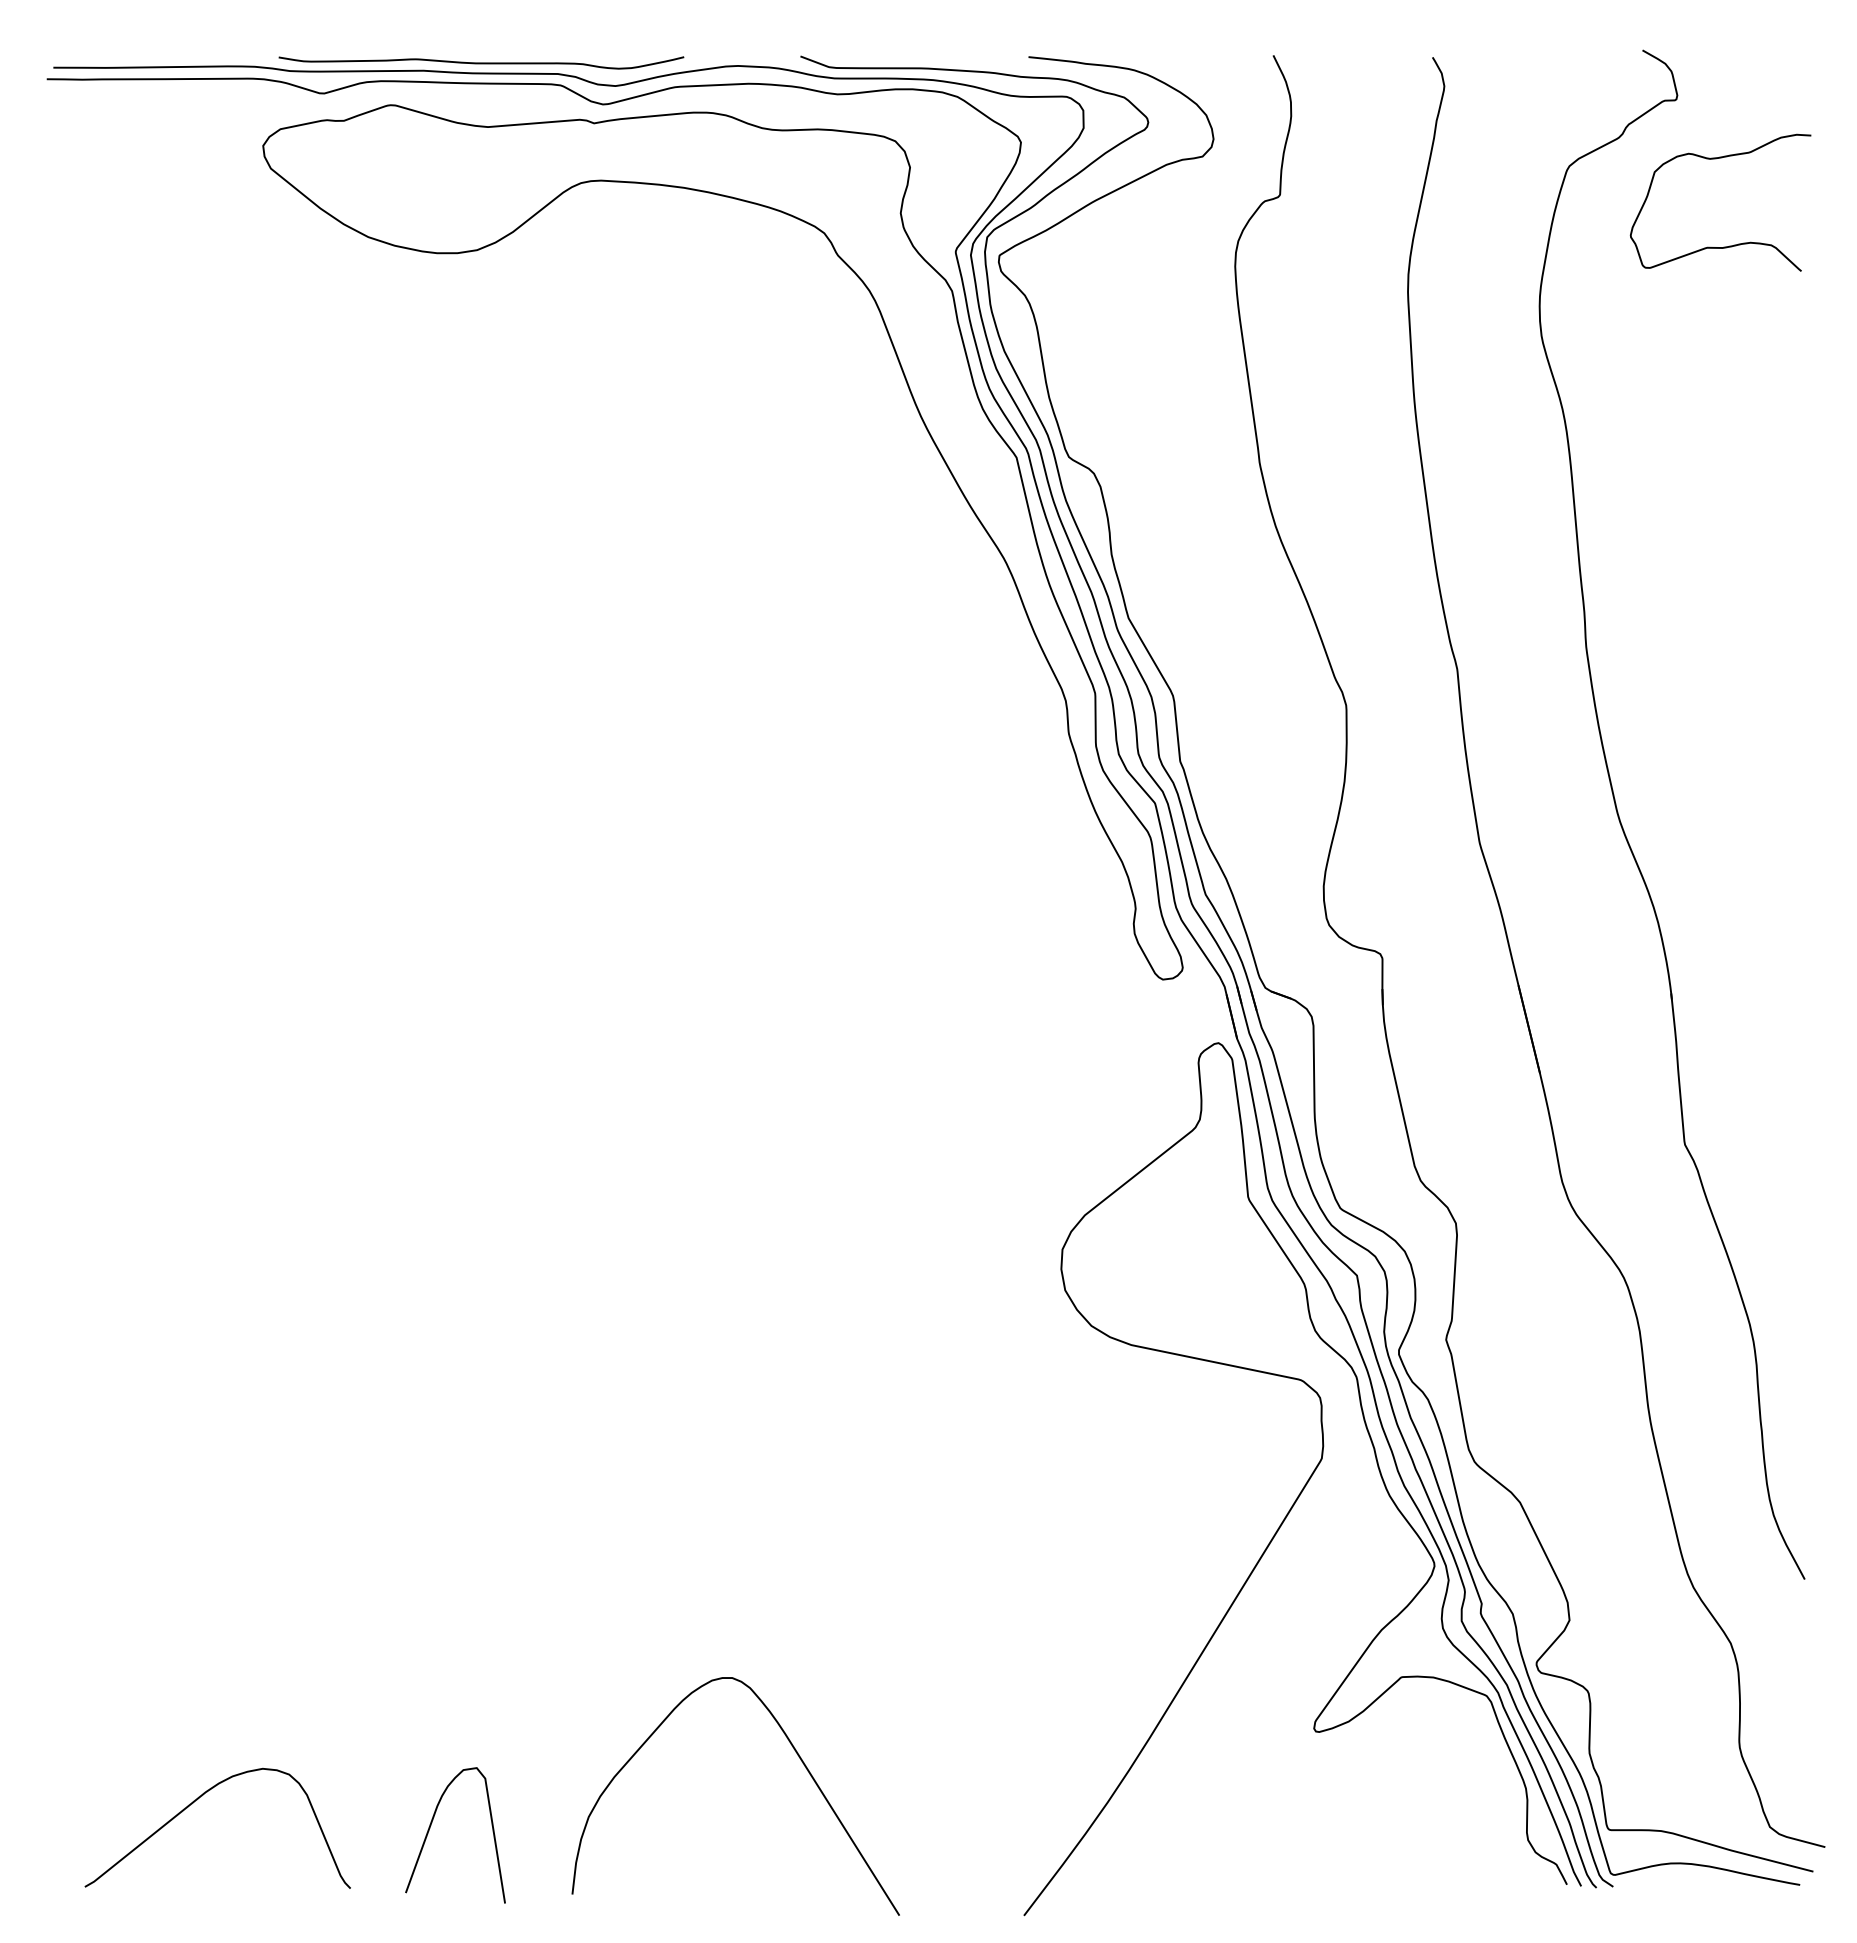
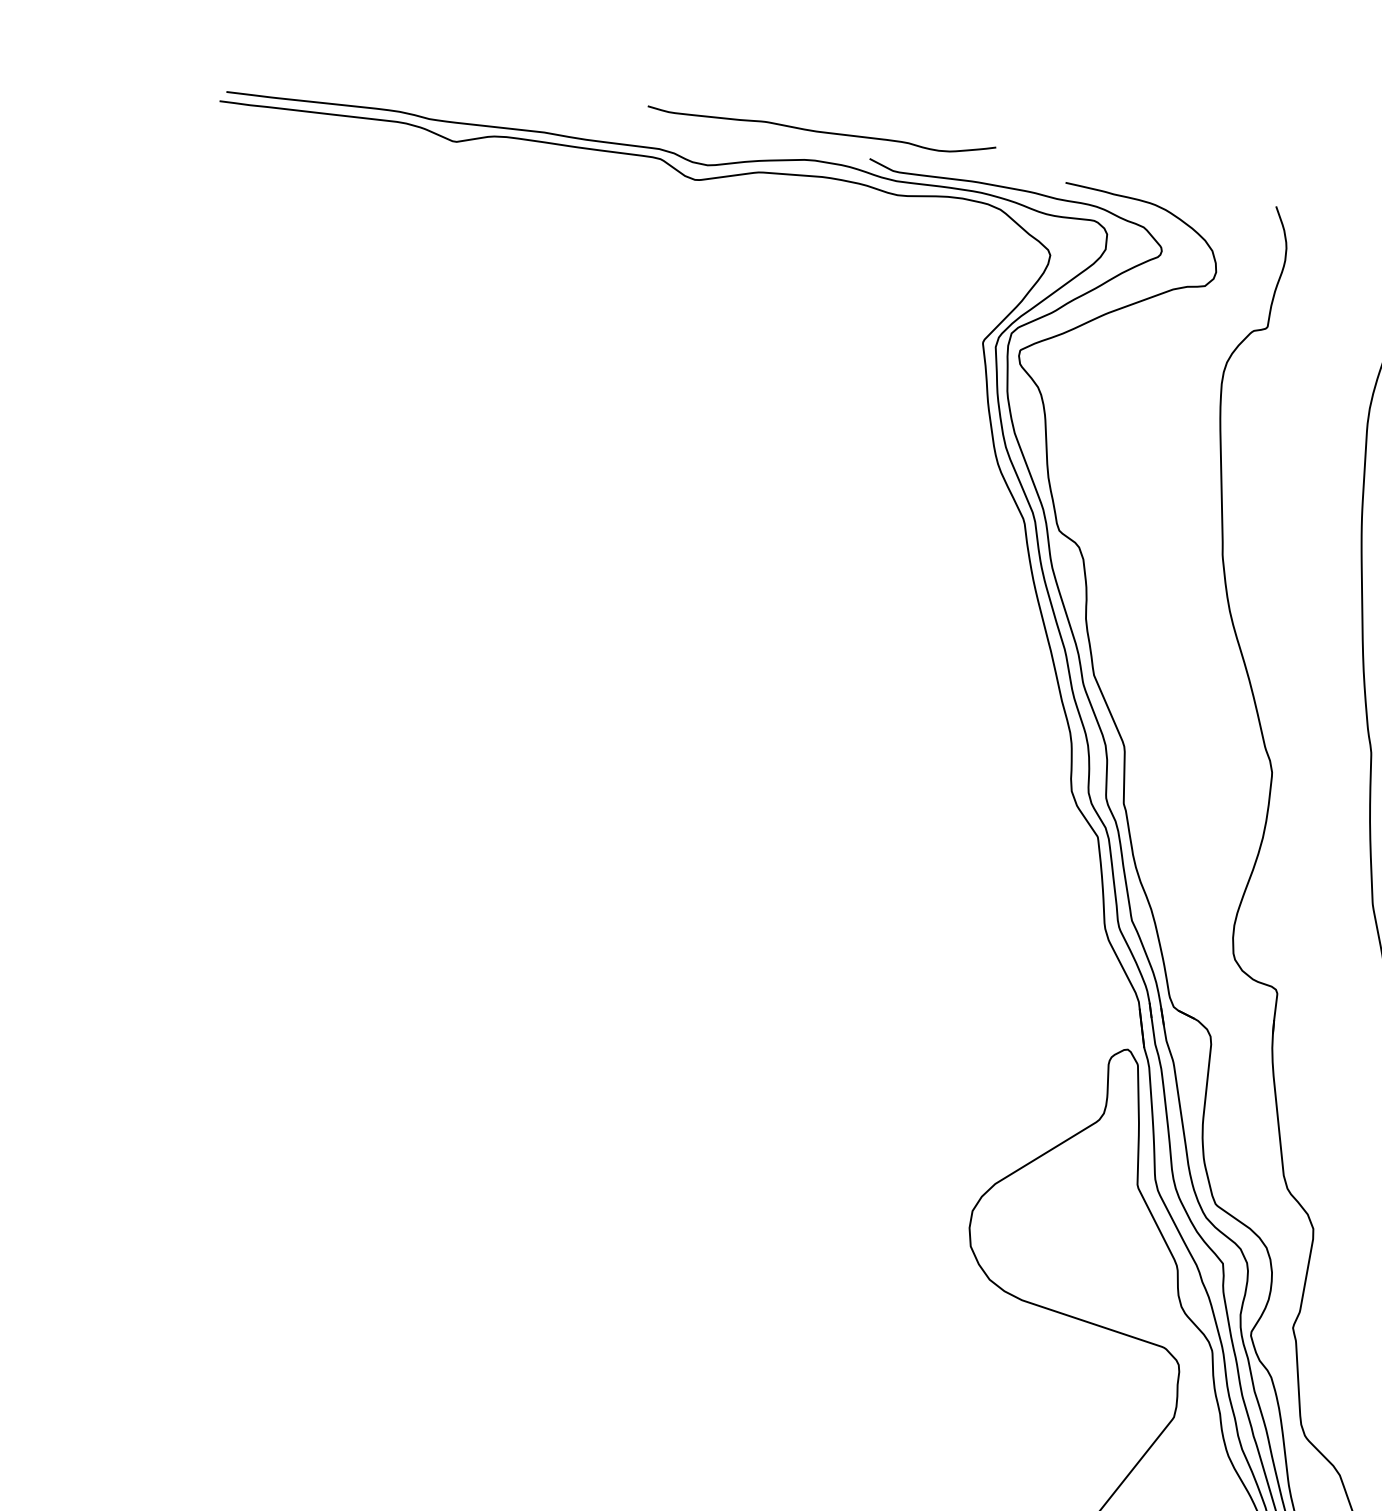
curve: (481, 62) -> (821, 131), moved
part: (927, 432) -> (940, 495), removed

